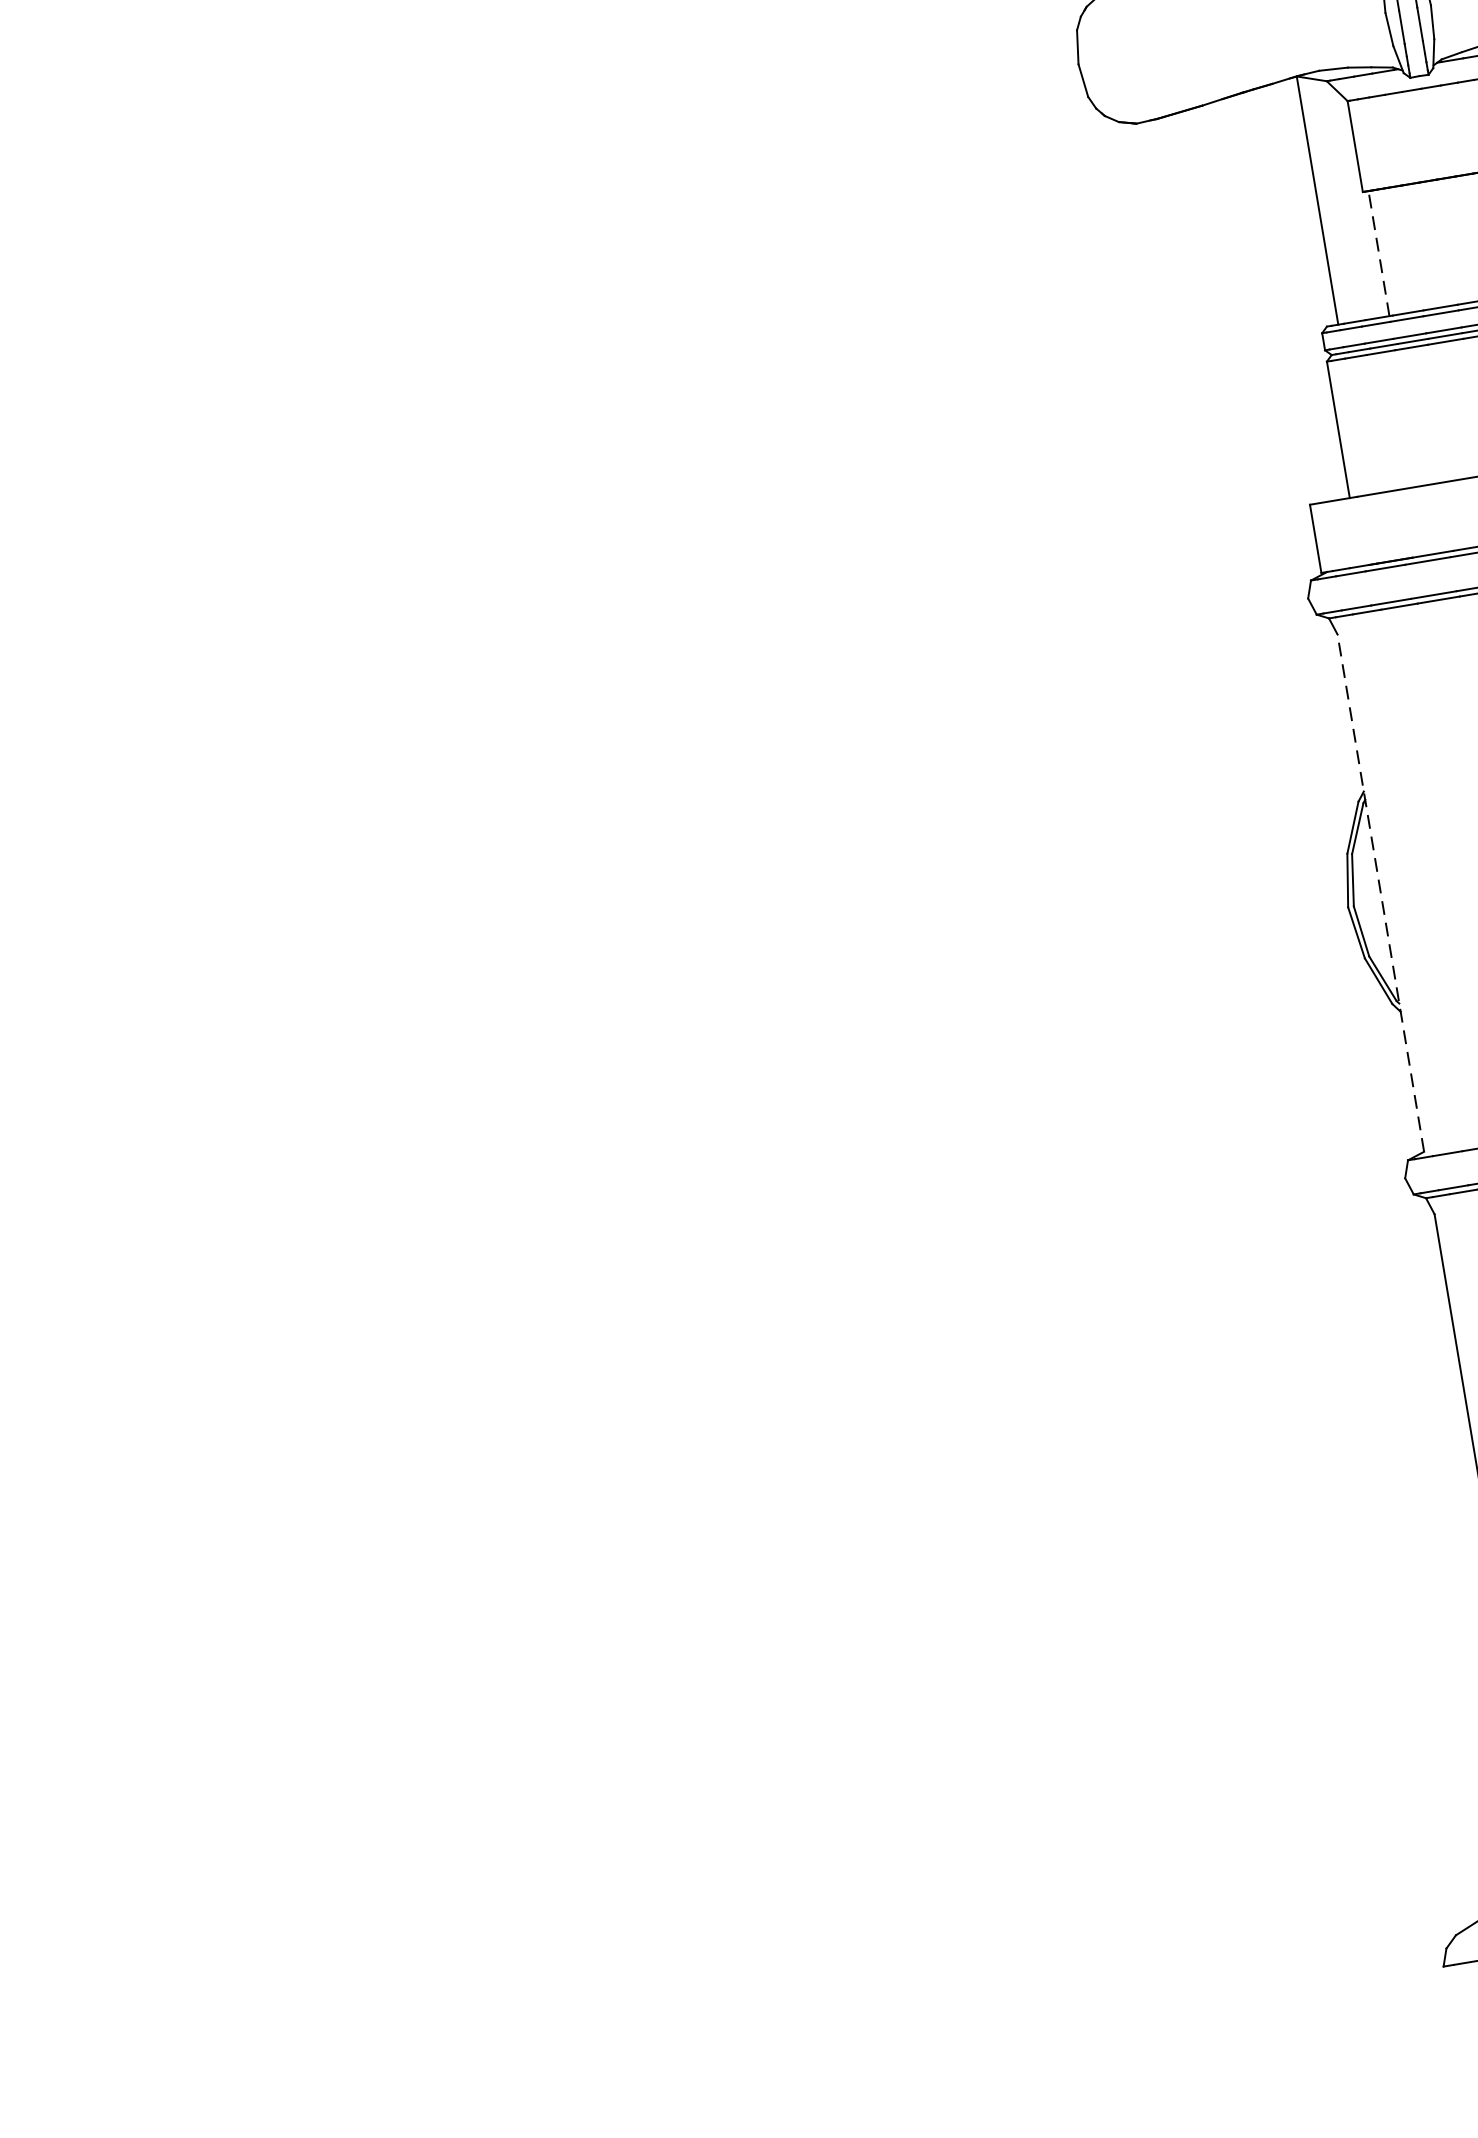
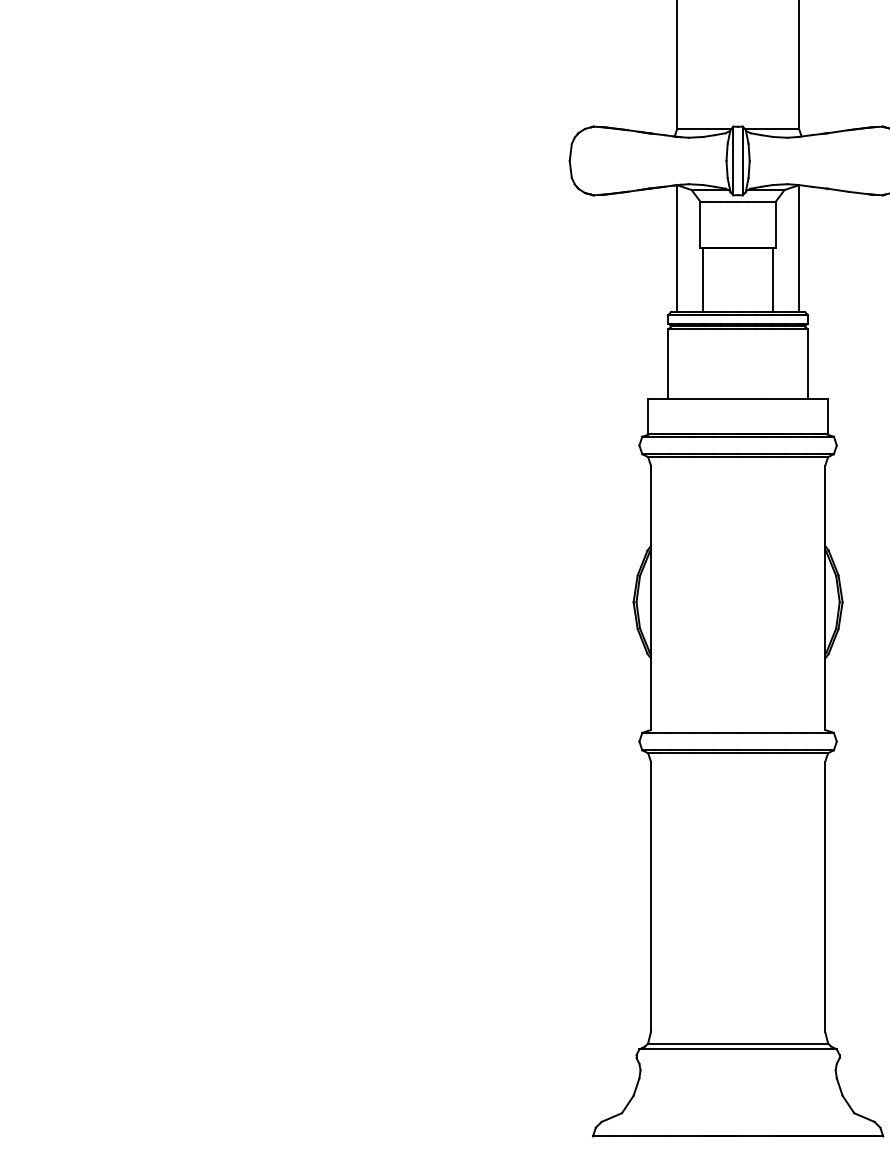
line: (1379, 254) -> (703, 280), dashed -> solid
line: (1381, 892) -> (651, 597), dashed -> solid

